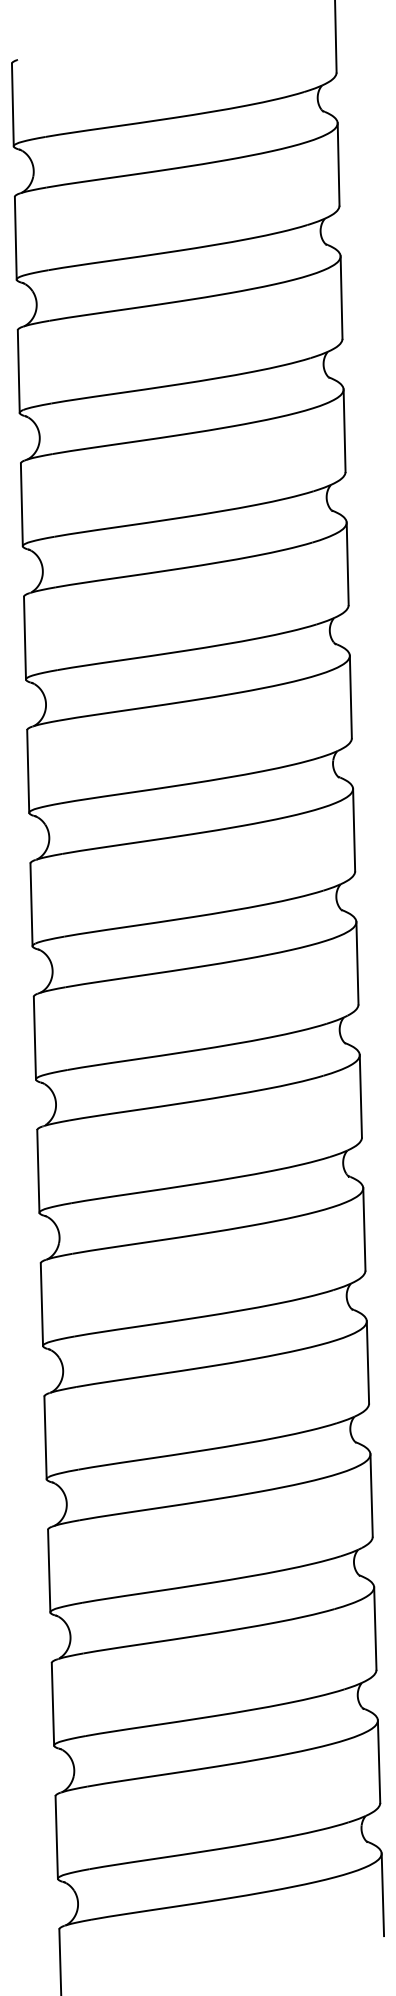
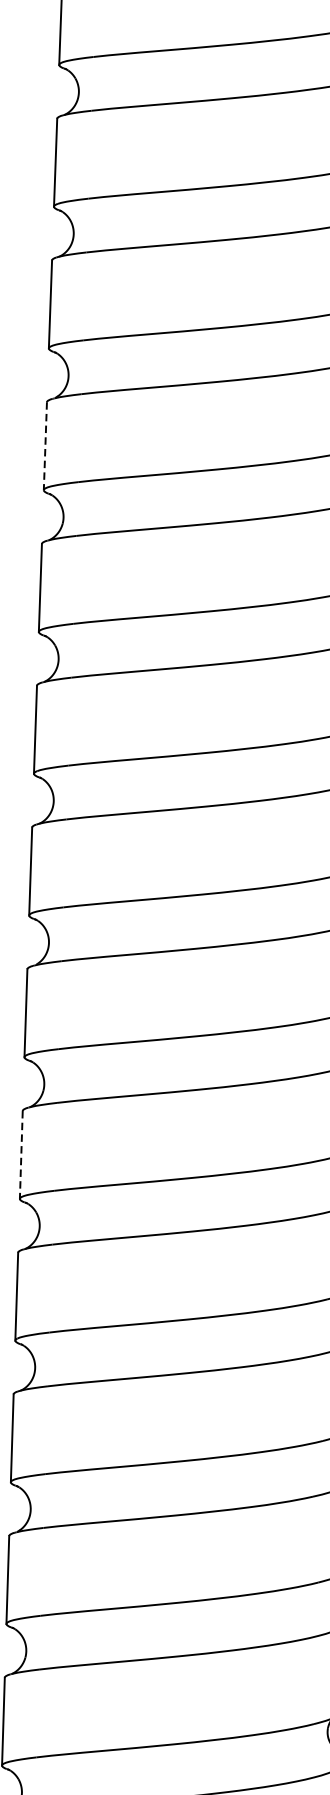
line: (25, 638) -> (45, 446), solid -> dashed
line: (41, 1305) -> (20, 1155), solid -> dashed

